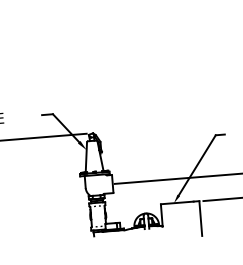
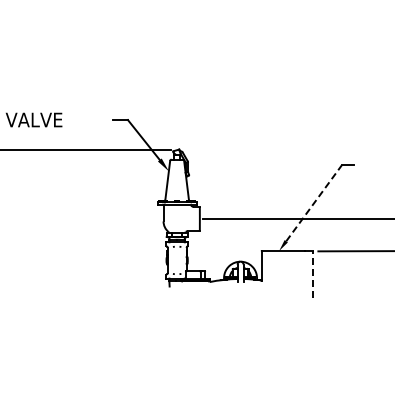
line: (197, 164) -> (314, 202), solid -> dashed
line: (201, 217) -> (313, 273), solid -> dashed

